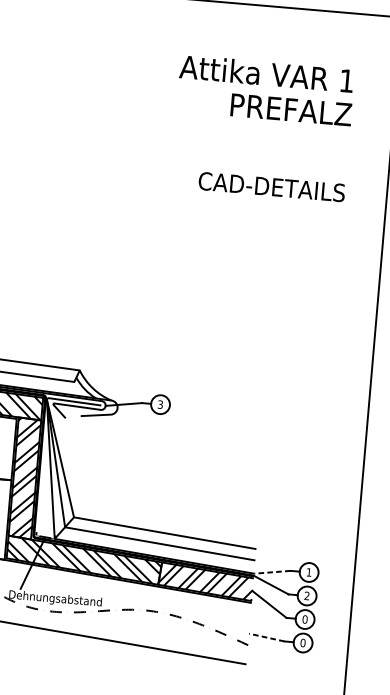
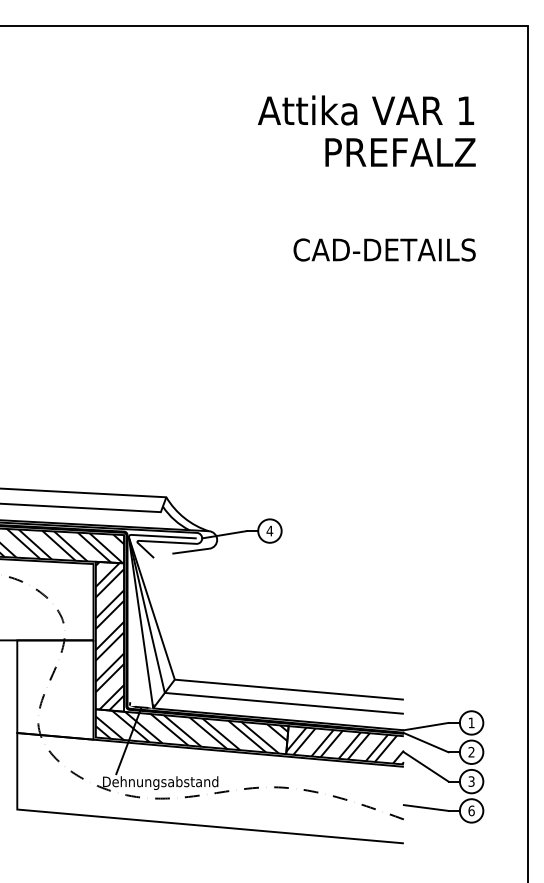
text: (160, 404) -> (269, 530), 3 -> 4
line: (272, 572) -> (426, 726), dashed -> solid
text: (305, 619) -> (471, 781), 0 -> 3
line: (267, 638) -> (426, 808), dashed -> solid
text: (303, 642) -> (471, 810), 0 -> 6

